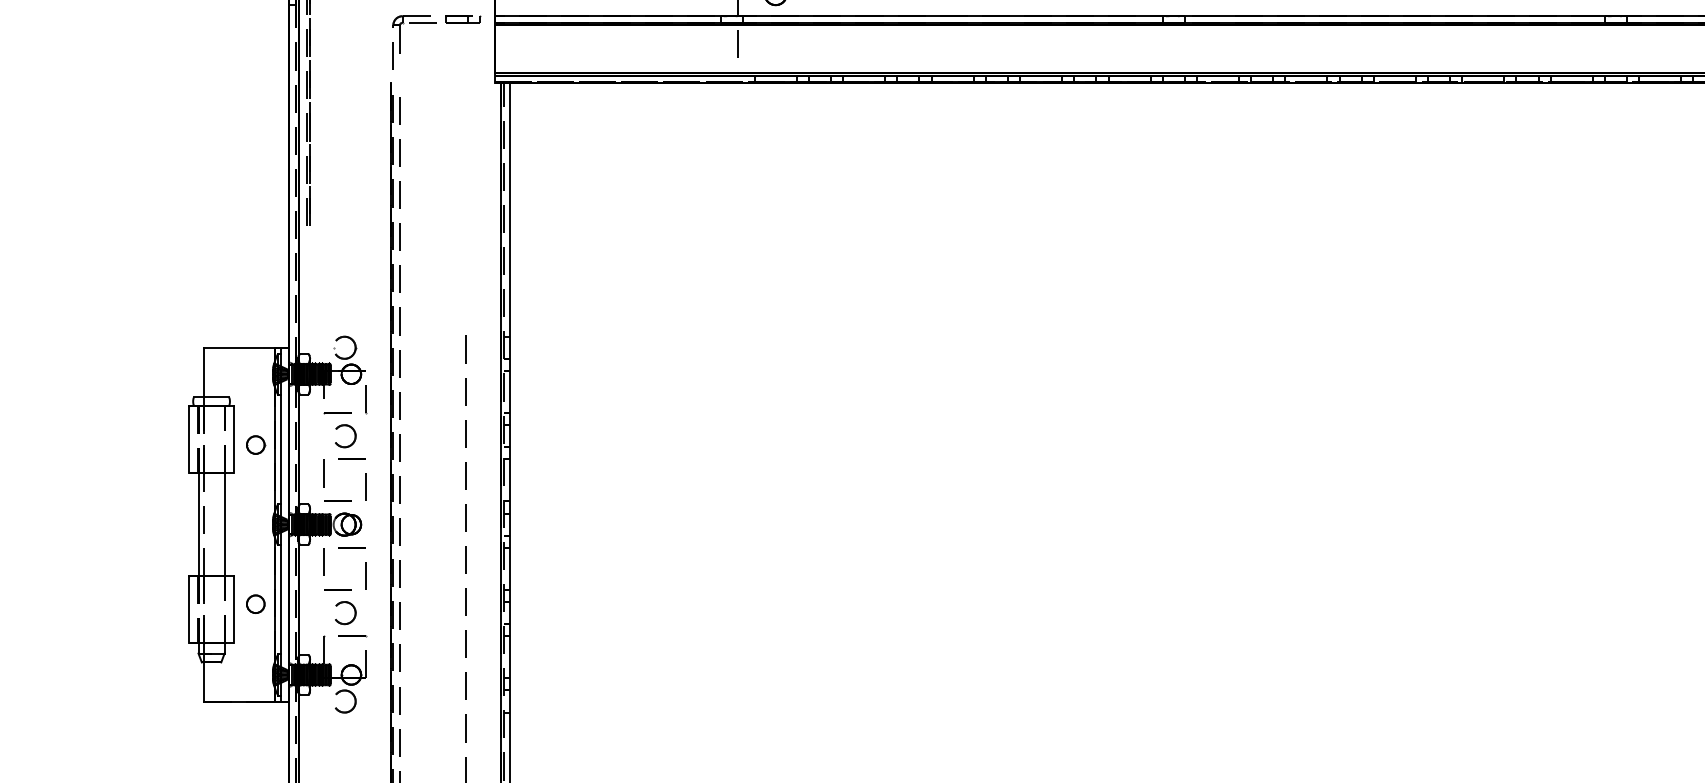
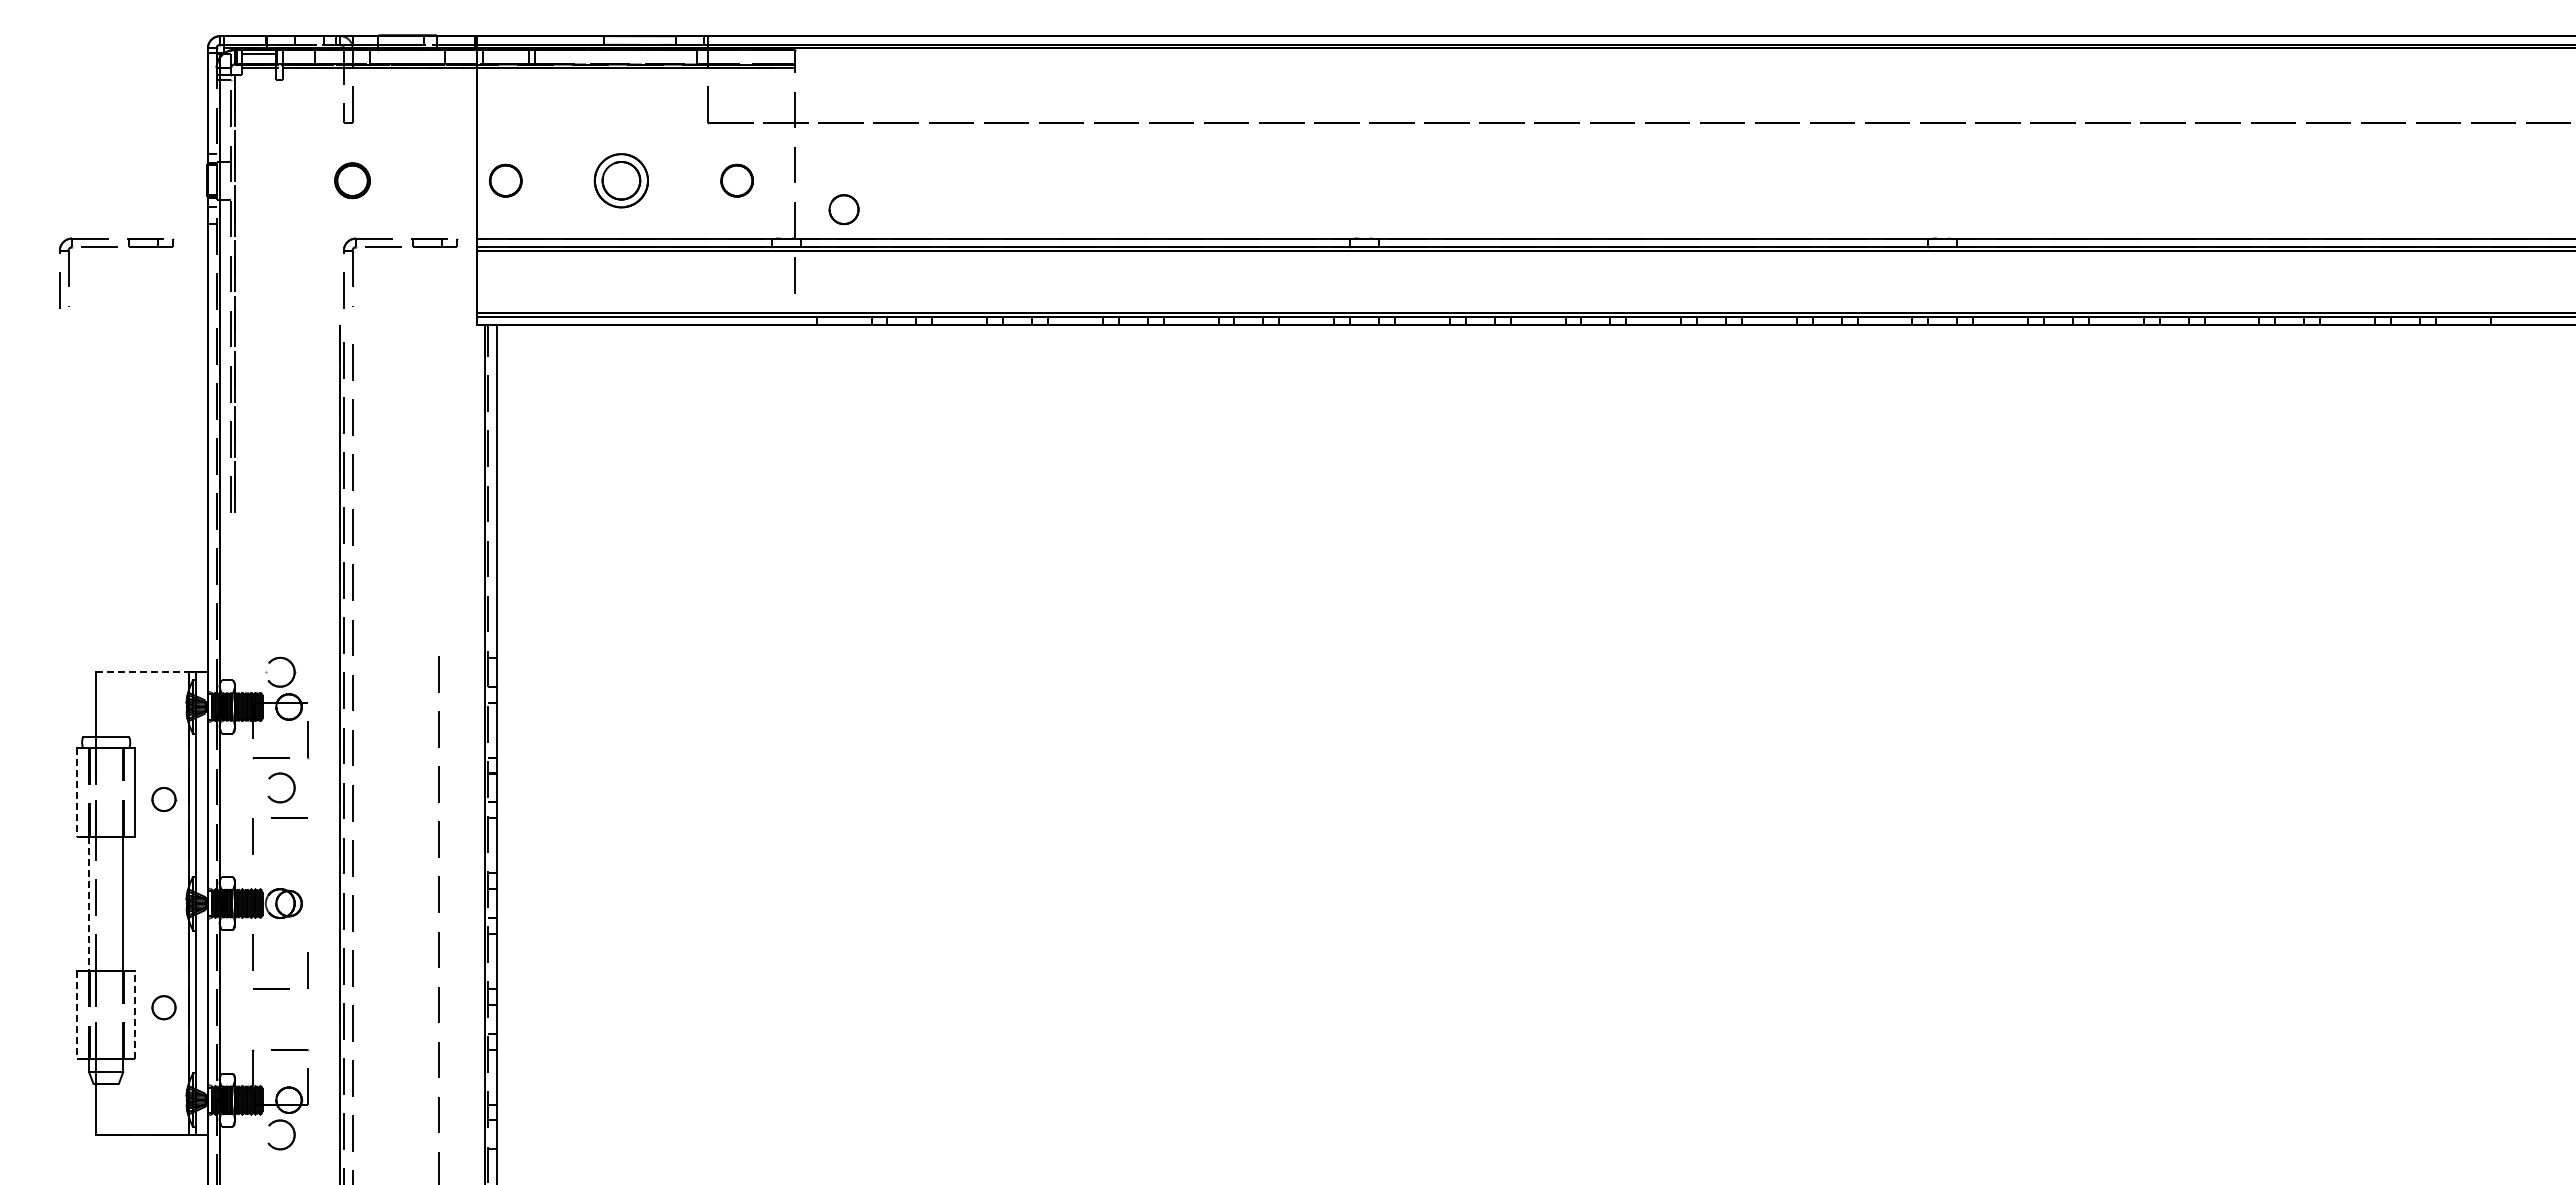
part: (219, 23) -> (116, 247), added
line: (240, 347) -> (143, 672), solid -> dashed
line: (189, 439) -> (77, 792), solid -> dashed
line: (365, 487) -> (307, 854), removed
line: (337, 500) -> (271, 872), removed
line: (198, 525) -> (89, 904), solid -> dashed
line: (351, 547) -> (289, 933), removed
part: (353, 607) -> (291, 1012), removed
line: (233, 609) -> (135, 1014), solid -> dashed
line: (189, 610) -> (77, 1015), solid -> dashed

